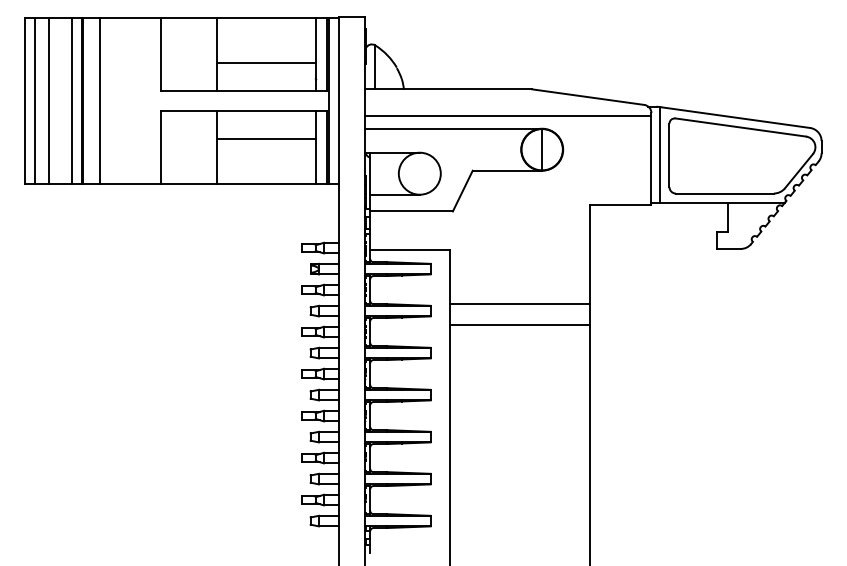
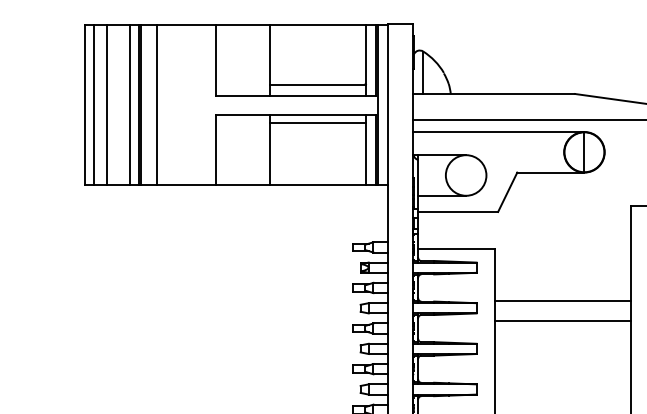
line: (266, 62) -> (317, 84), moved
line: (266, 139) -> (317, 123), moved

